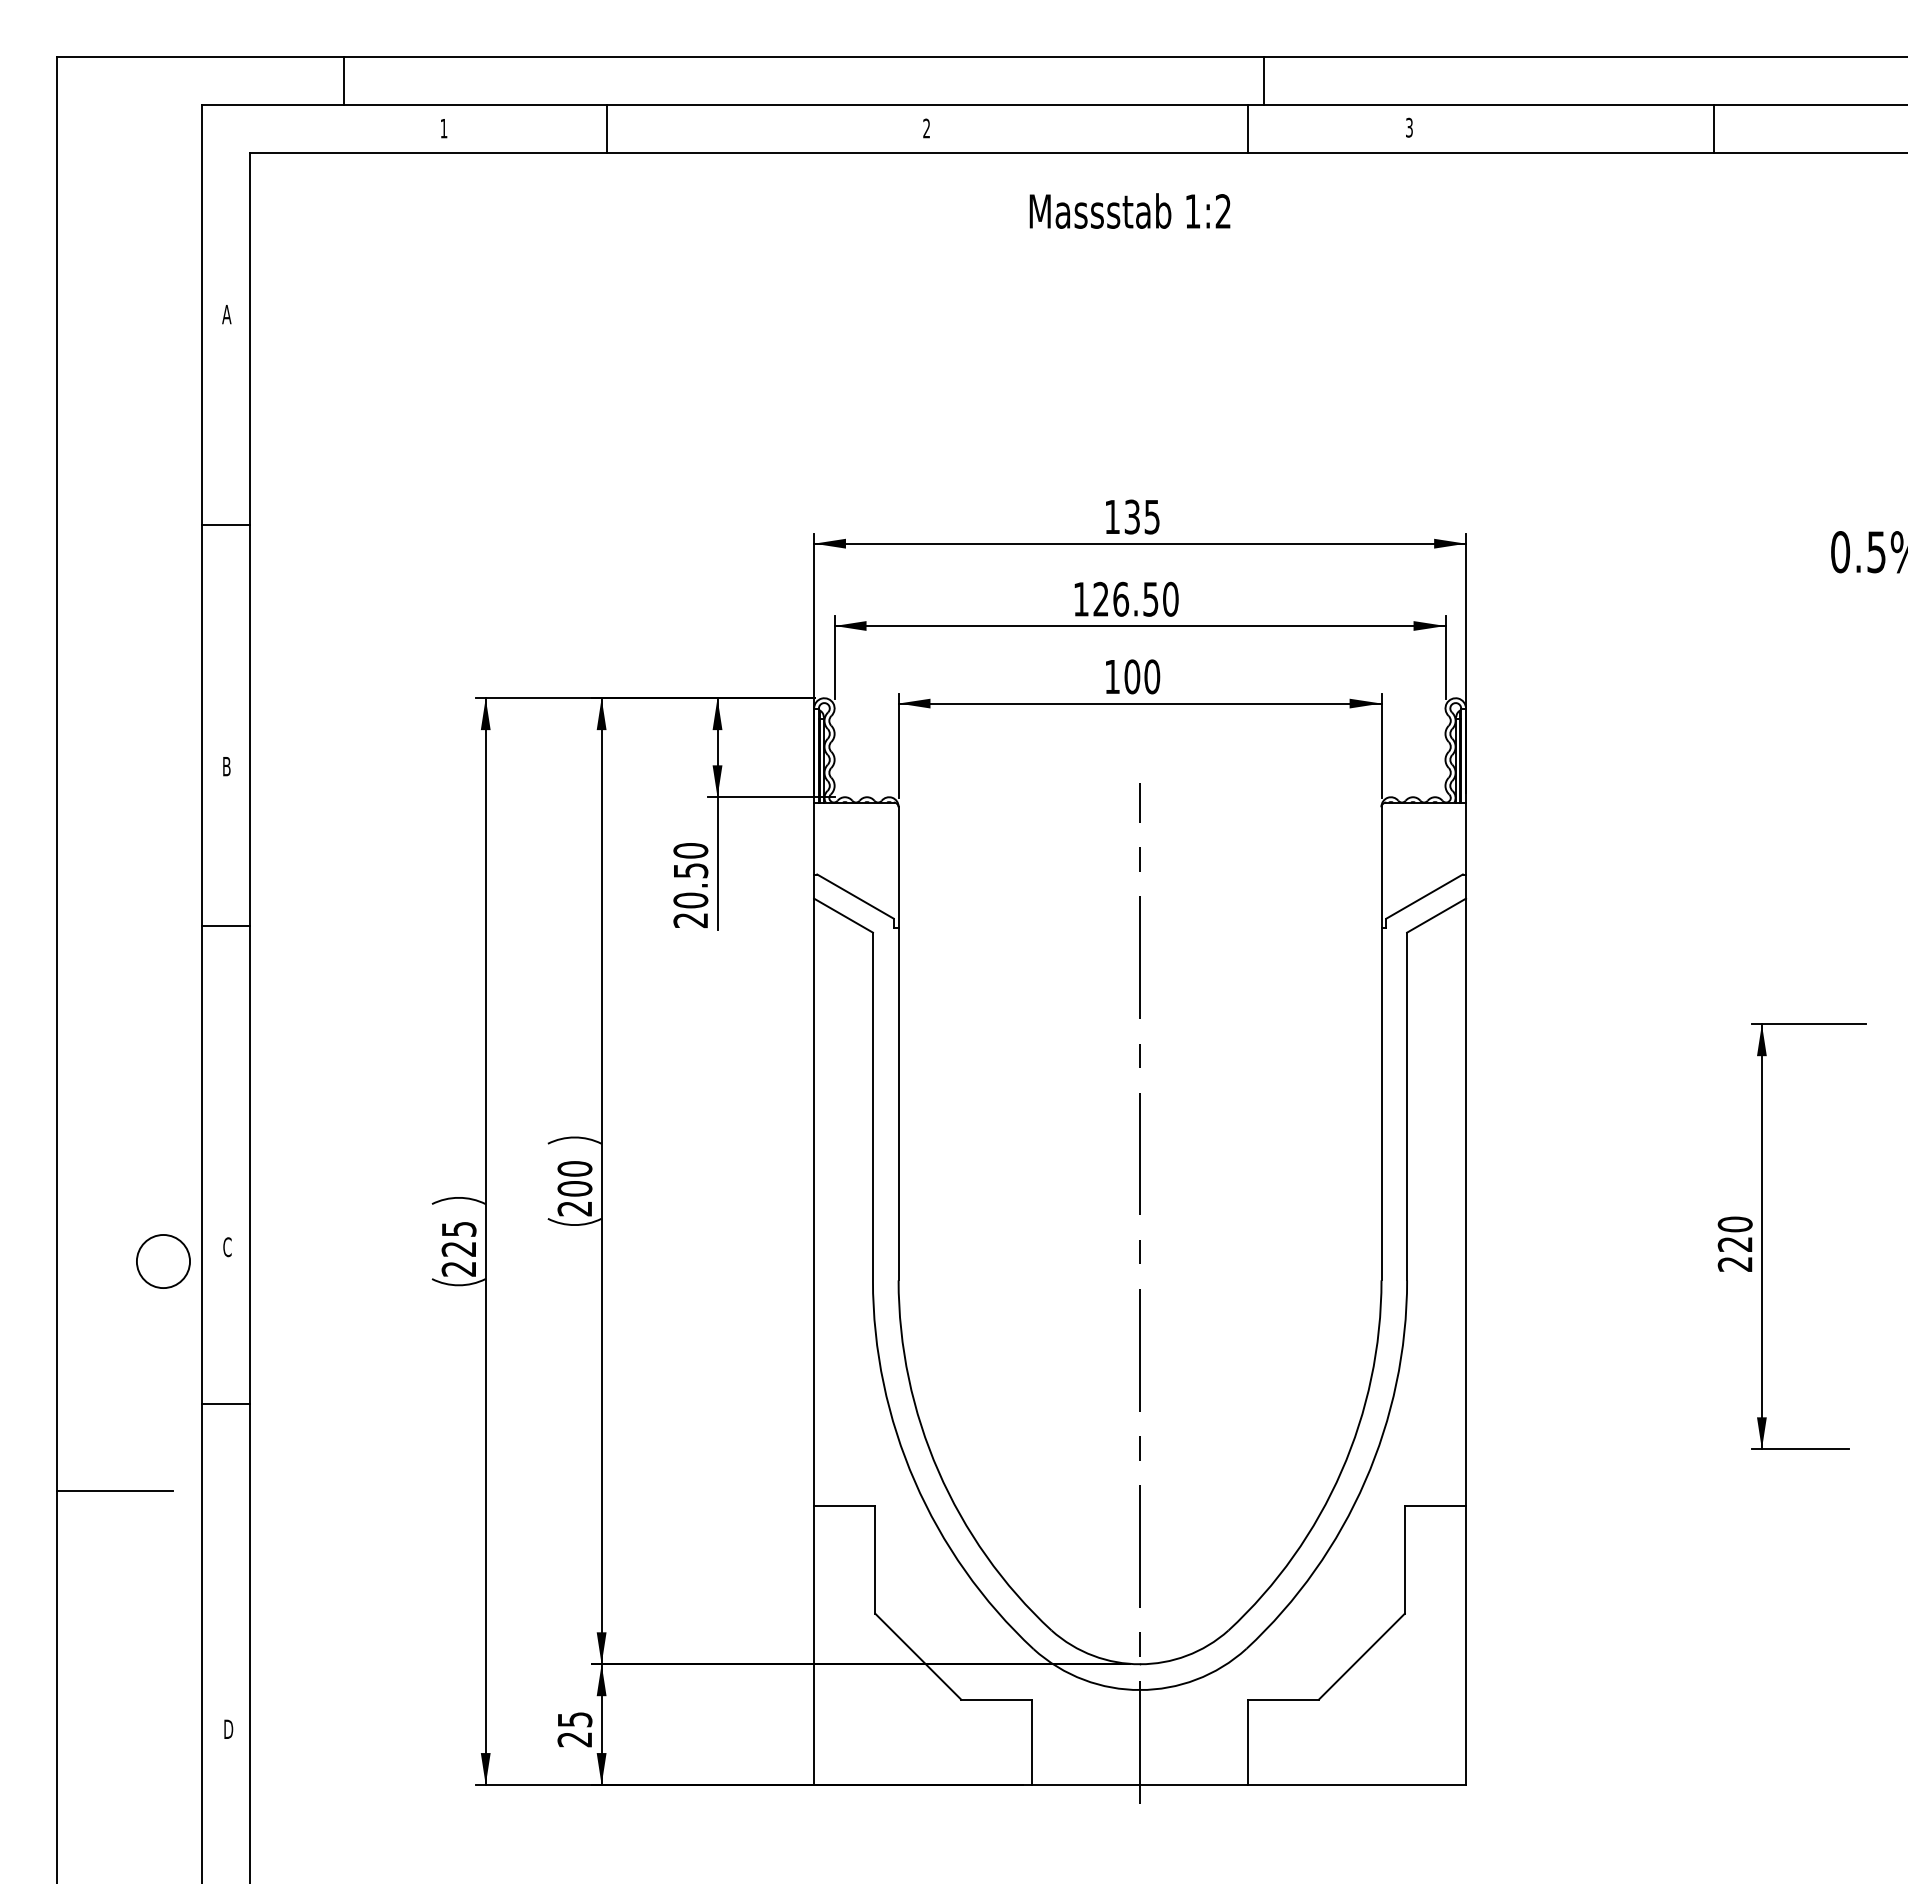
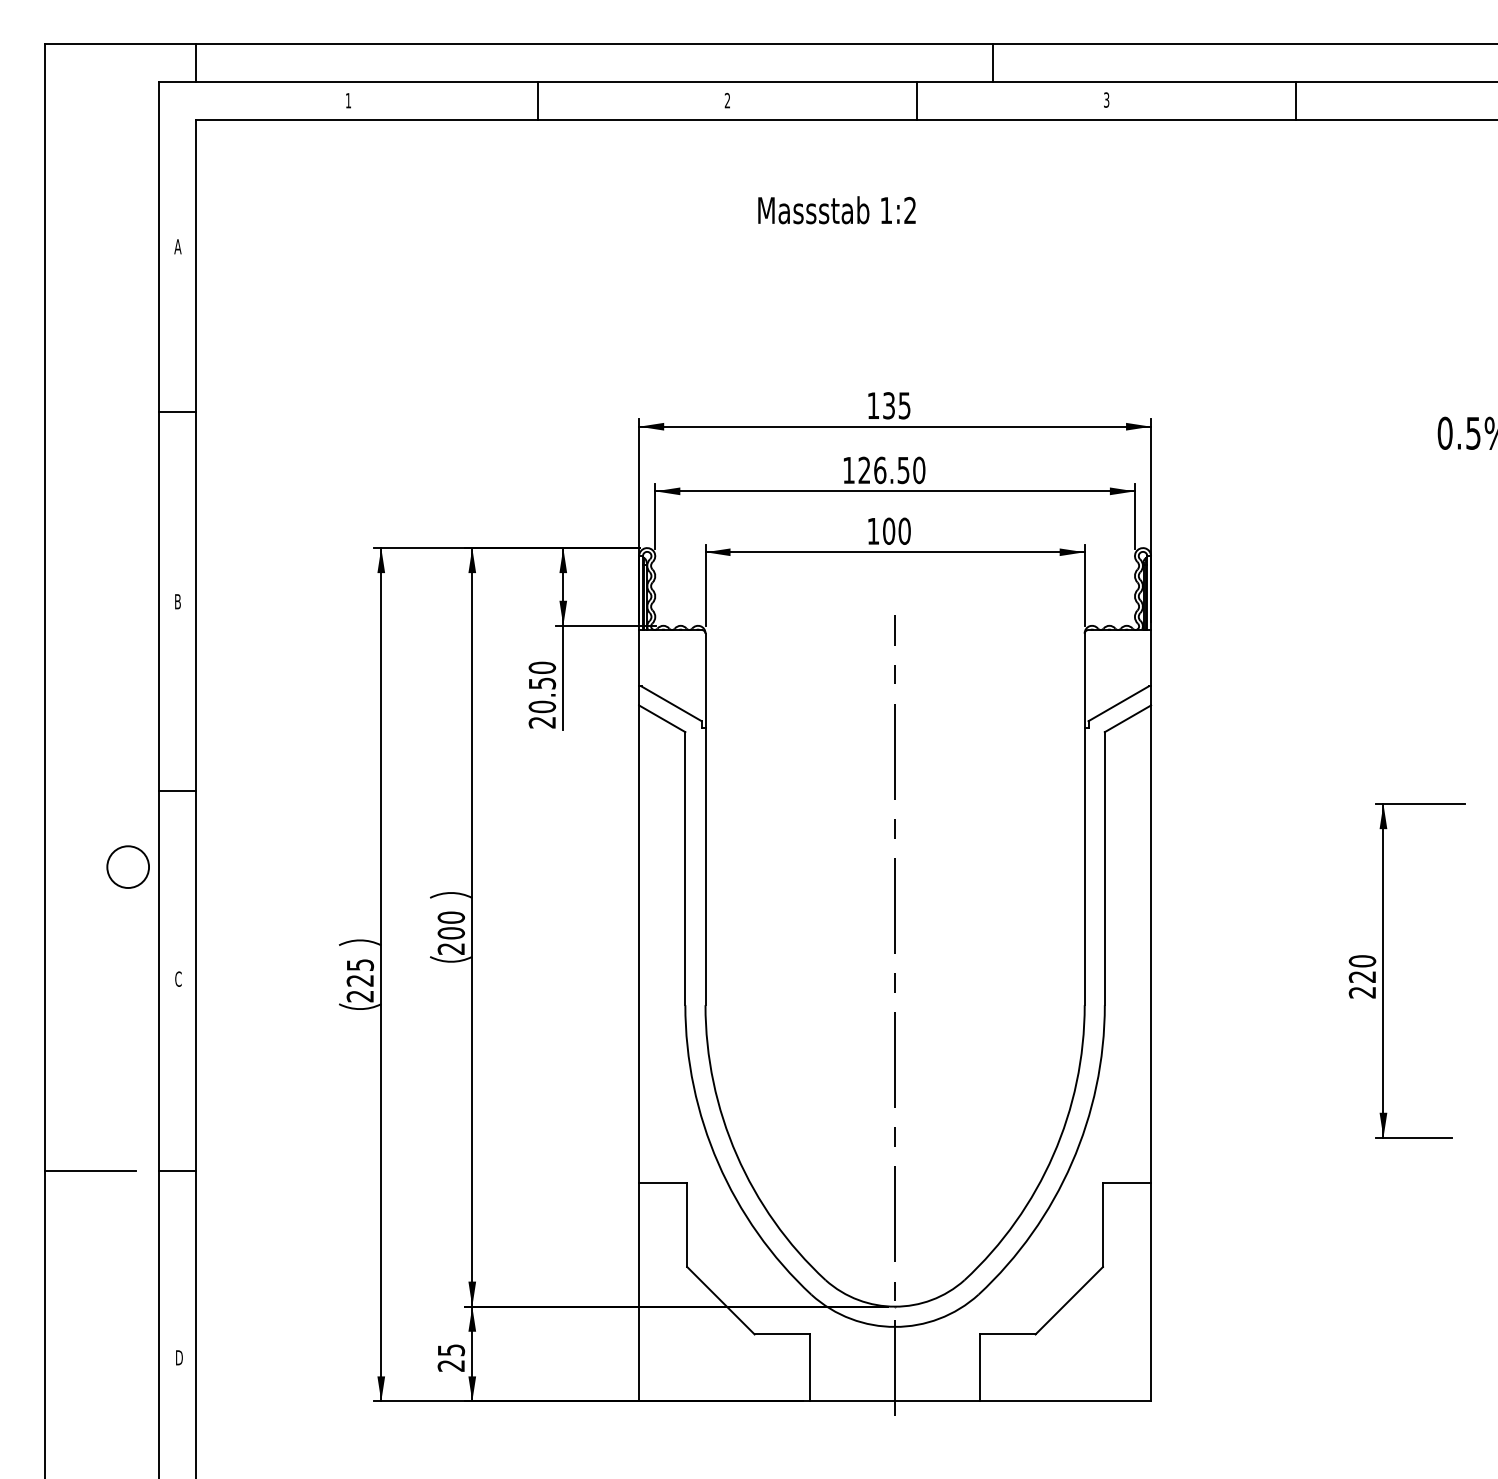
line: (344, 80) -> (196, 62), moved
line: (606, 128) -> (537, 100), moved
line: (1247, 128) -> (916, 100), moved
line: (1713, 128) -> (1295, 100), moved
text: (1129, 210) -> (836, 209), moved
line: (226, 925) -> (177, 790), moved
circle: (163, 1261) -> (128, 867), moved
line: (226, 1403) -> (177, 1170), moved

